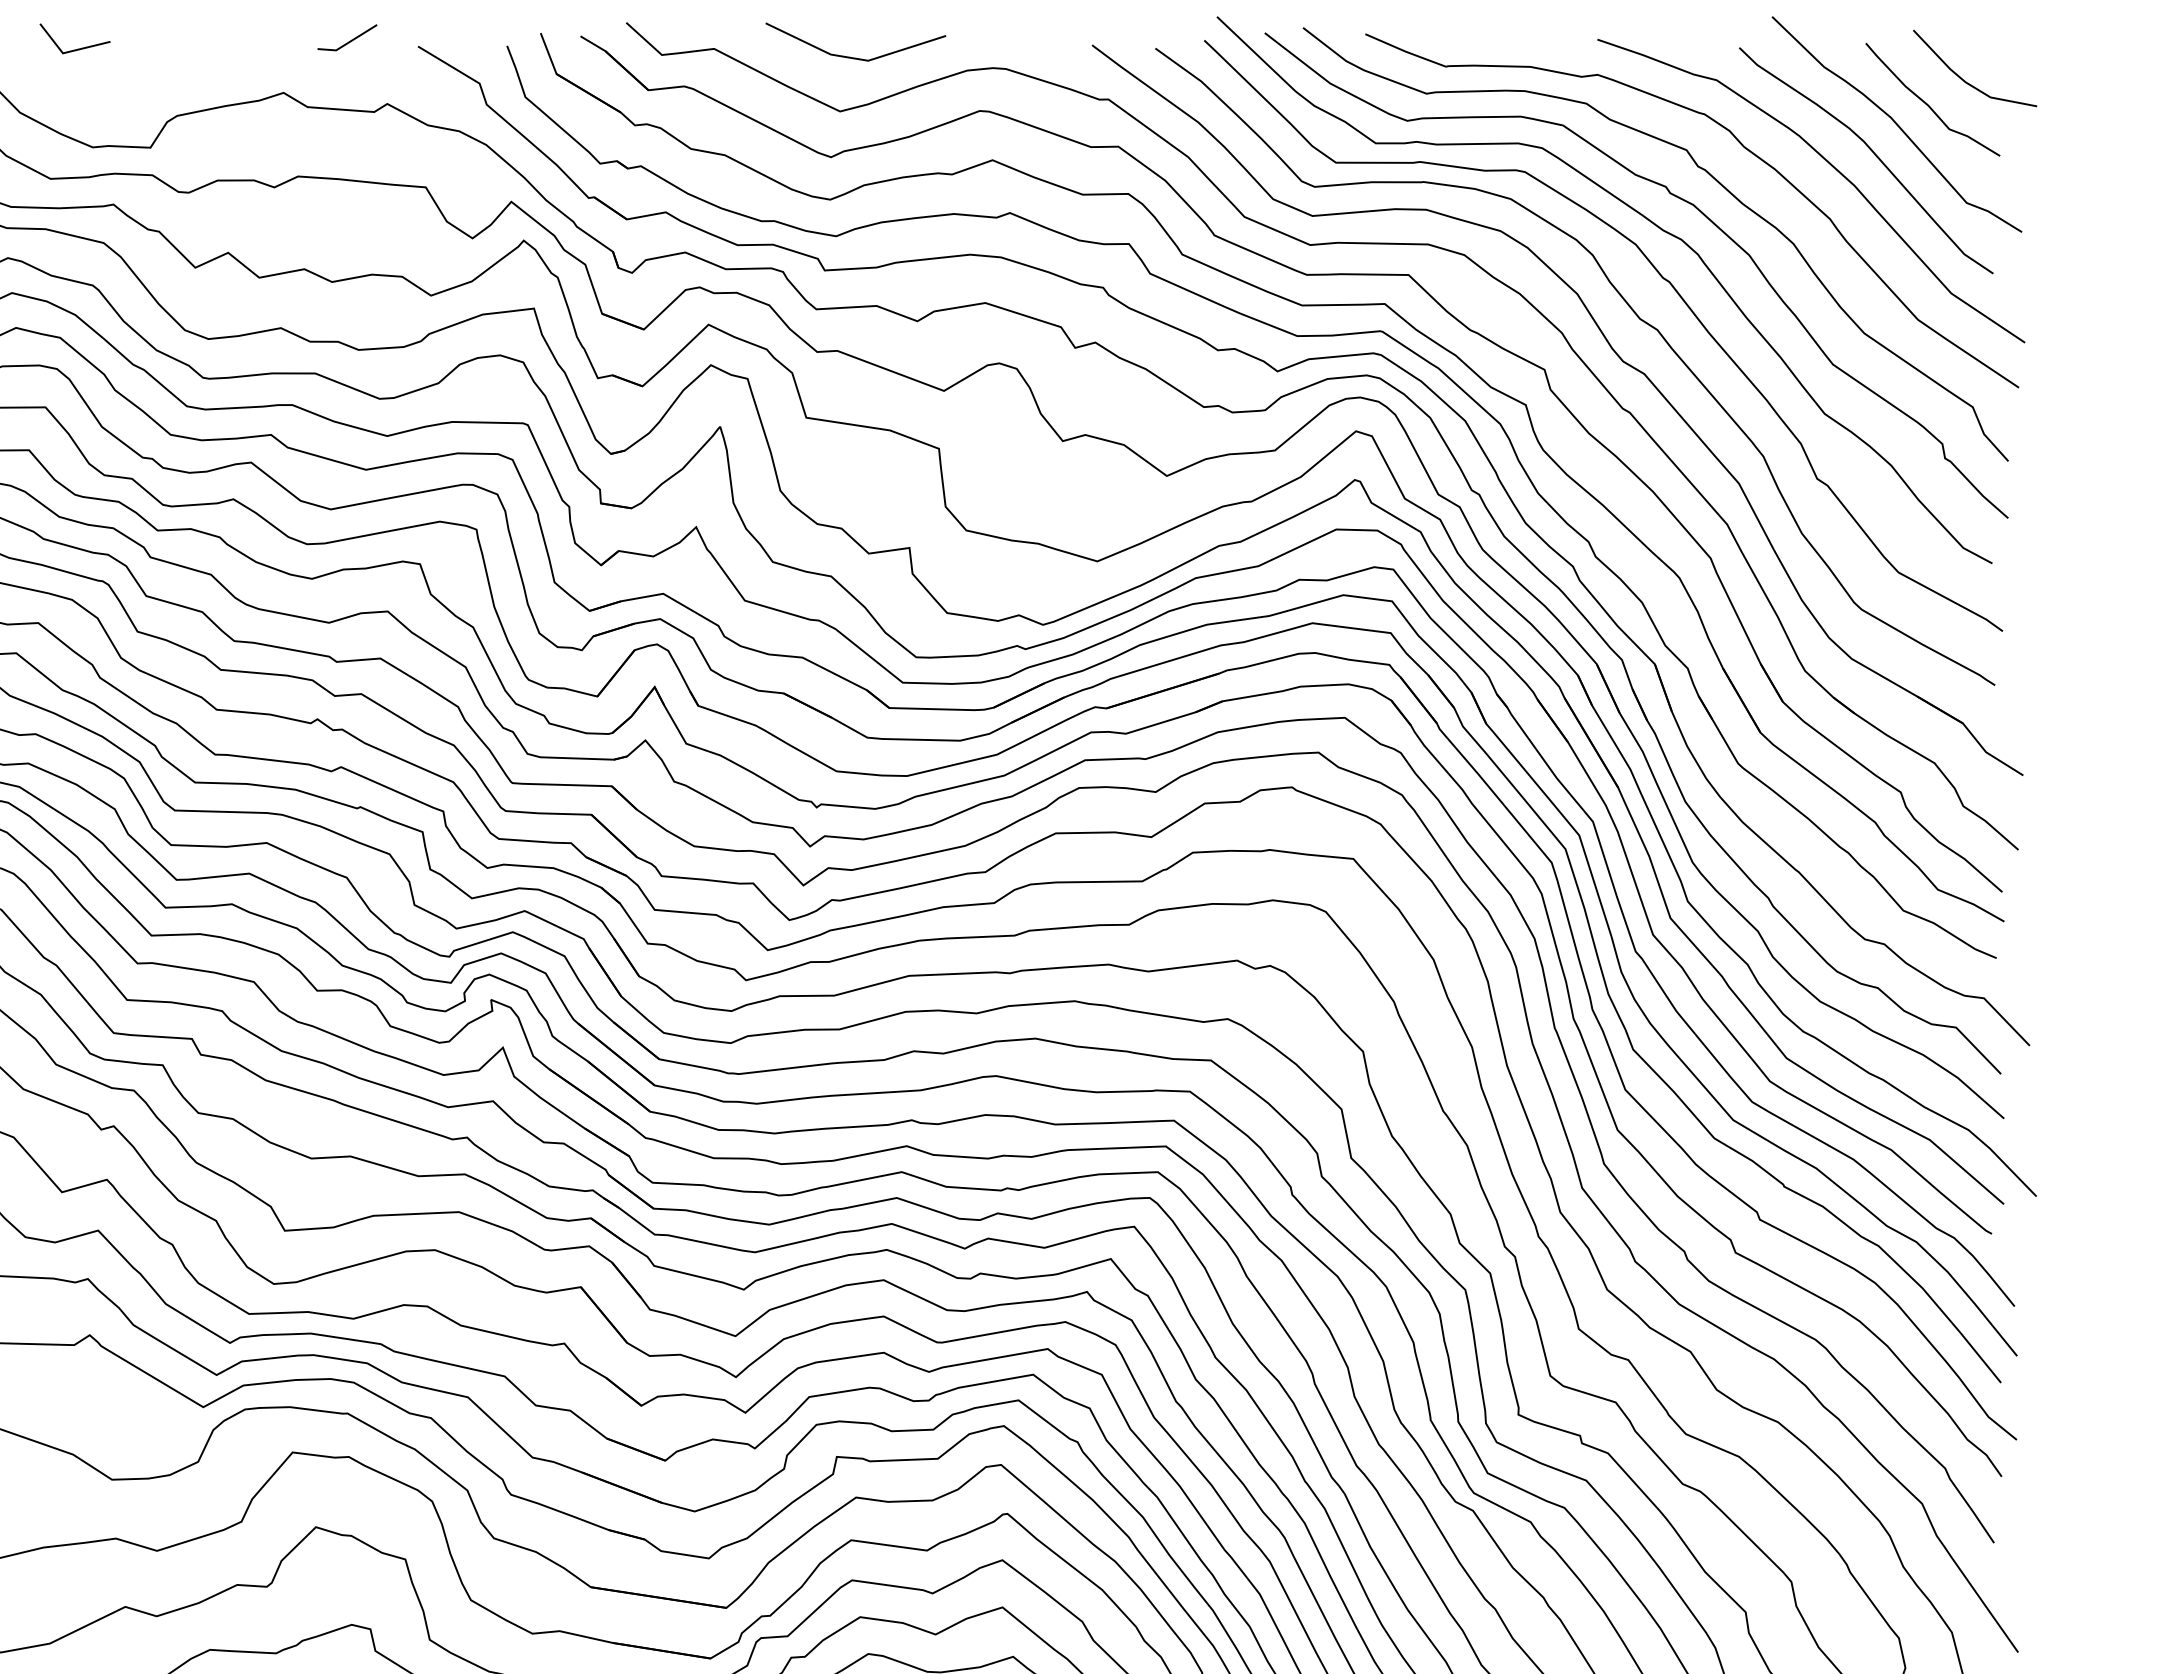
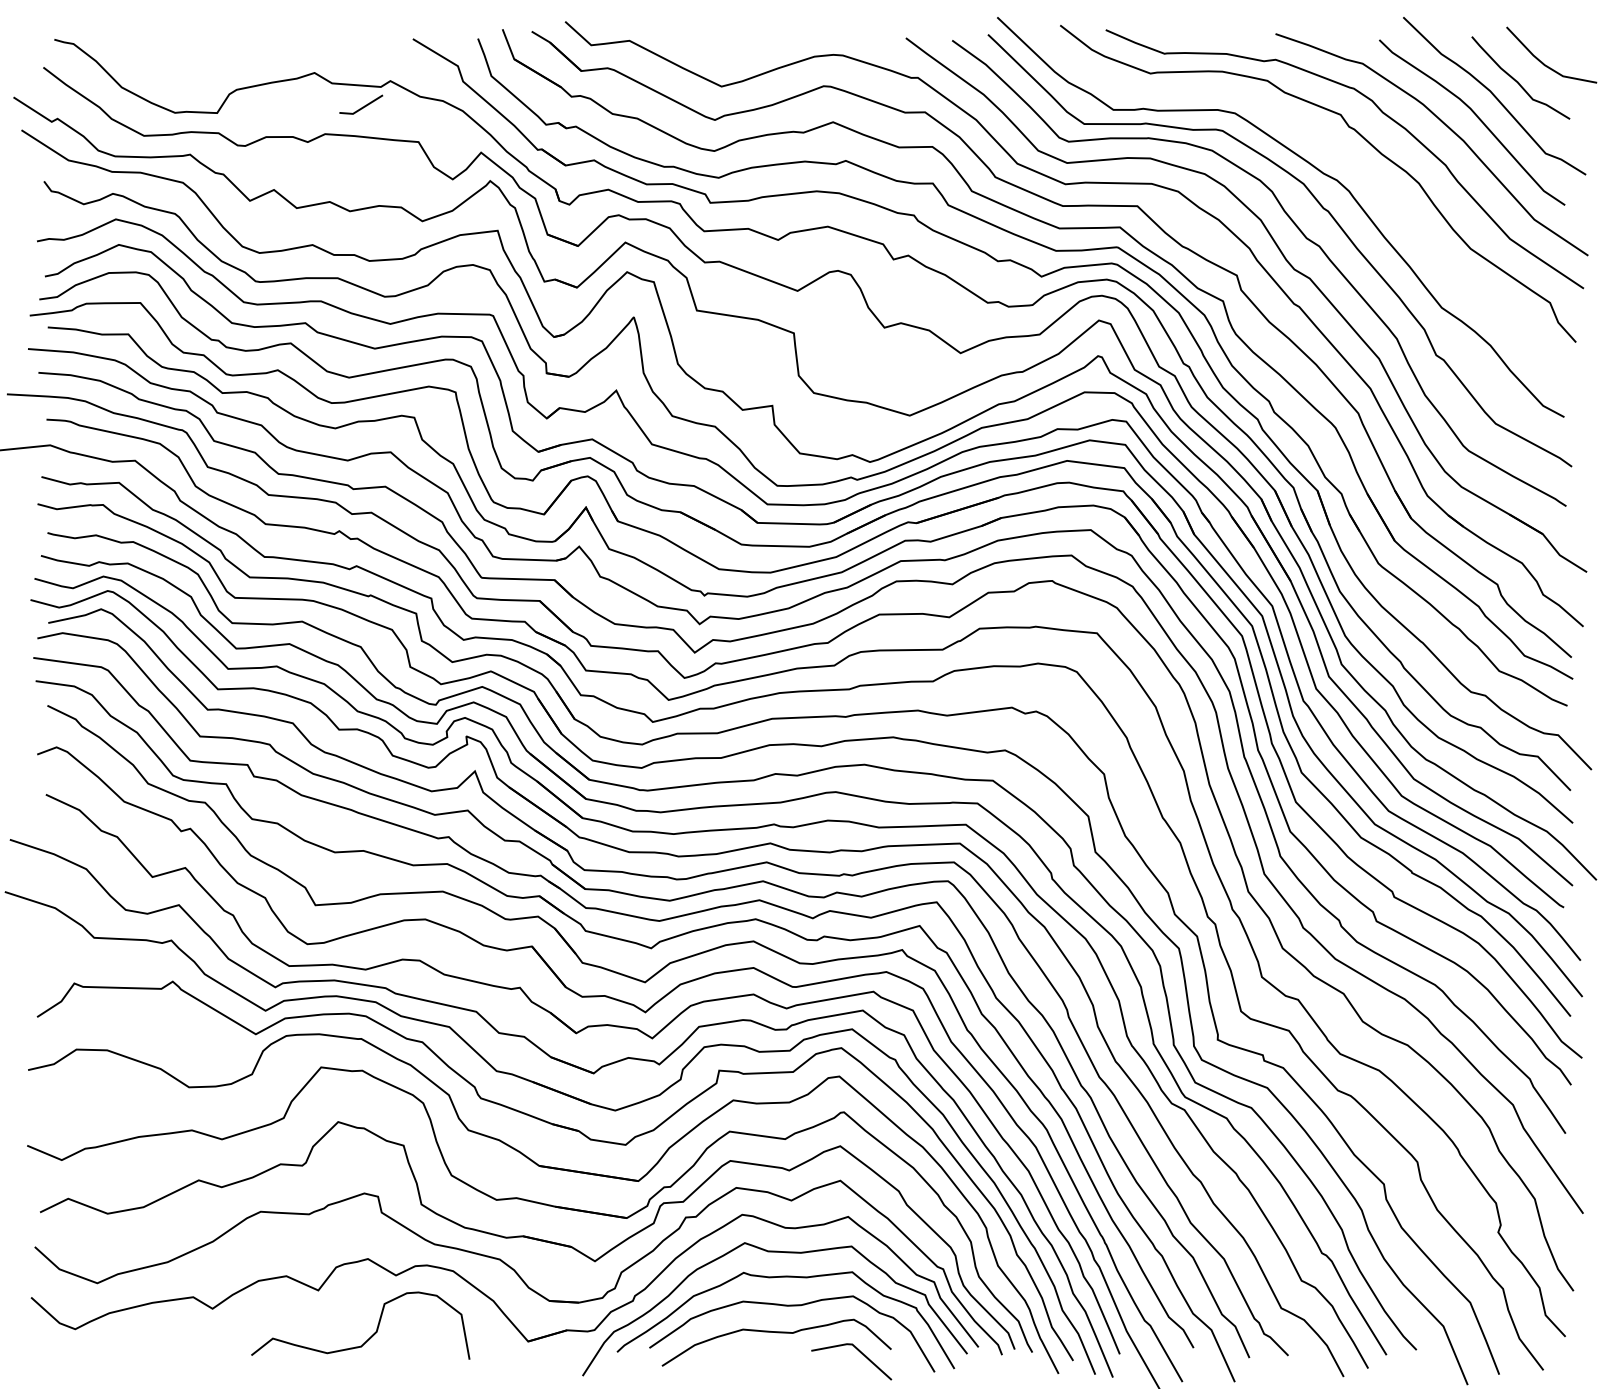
line: (349, 40) -> (362, 106), moved
line: (75, 48) -> (162, 40), removed
line: (853, 56) -> (731, 46), removed
curve: (1675, 197) -> (1332, 149), removed

